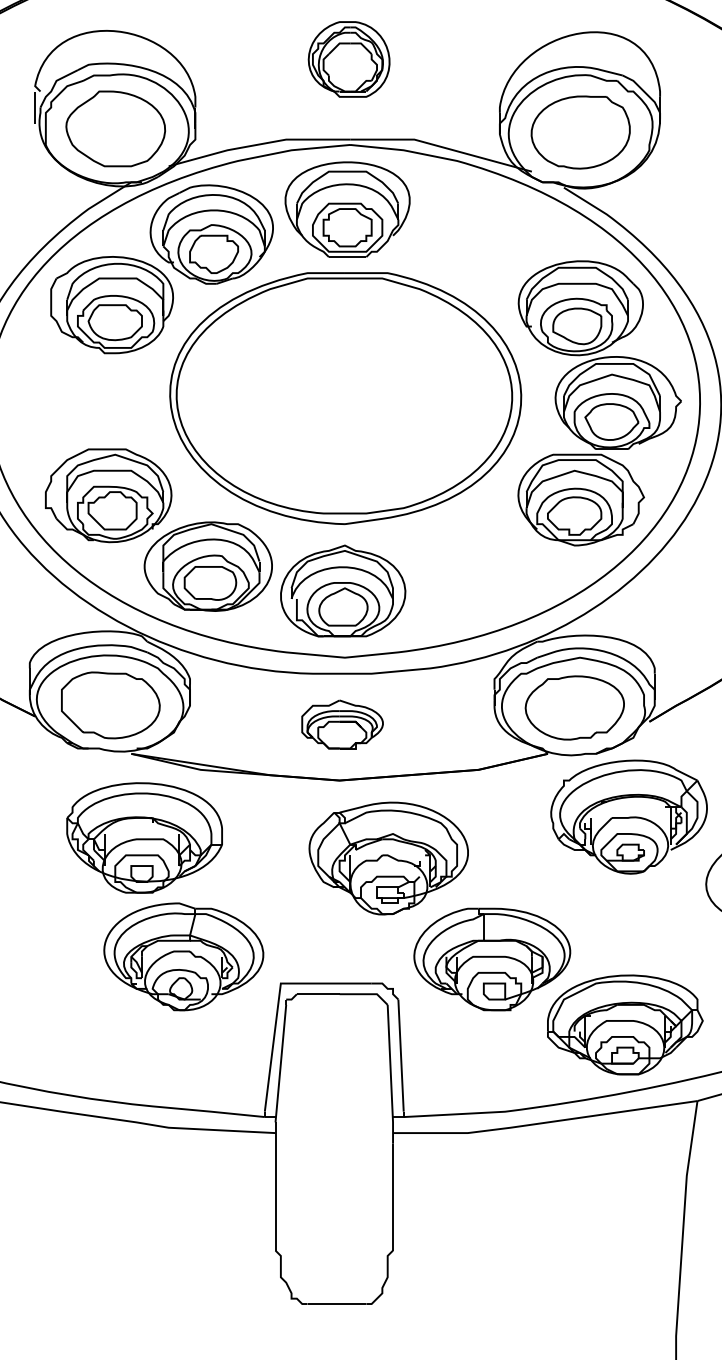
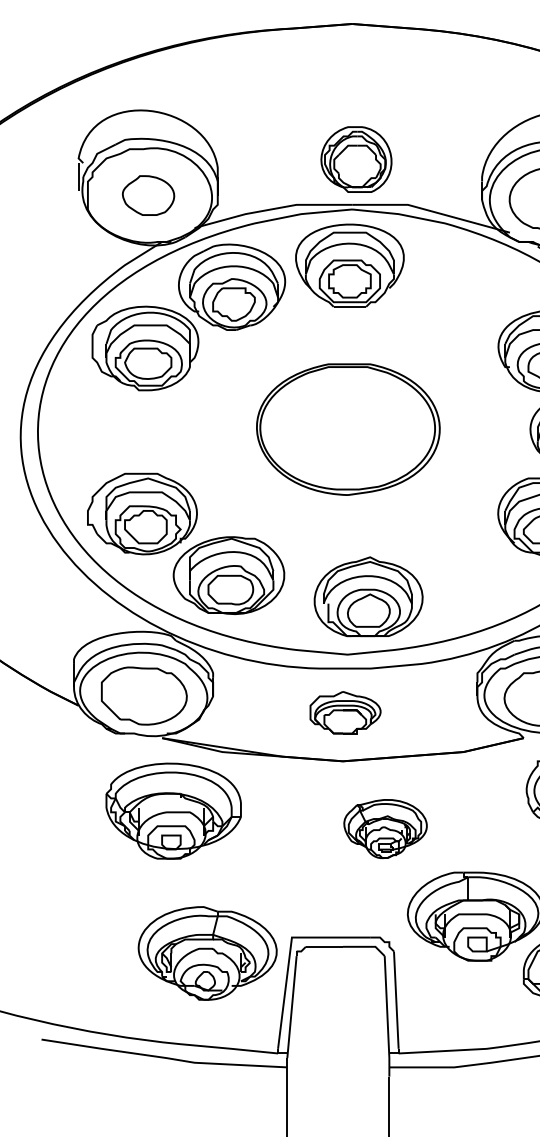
part: (348, 59) -> (355, 159), moved
part: (115, 128) -> (148, 195), size x0.6
part: (345, 398) -> (348, 429), size x0.6
part: (343, 590) -> (368, 596), moved
part: (388, 858) -> (385, 828), size x0.6
part: (183, 956) -> (207, 953), moved

